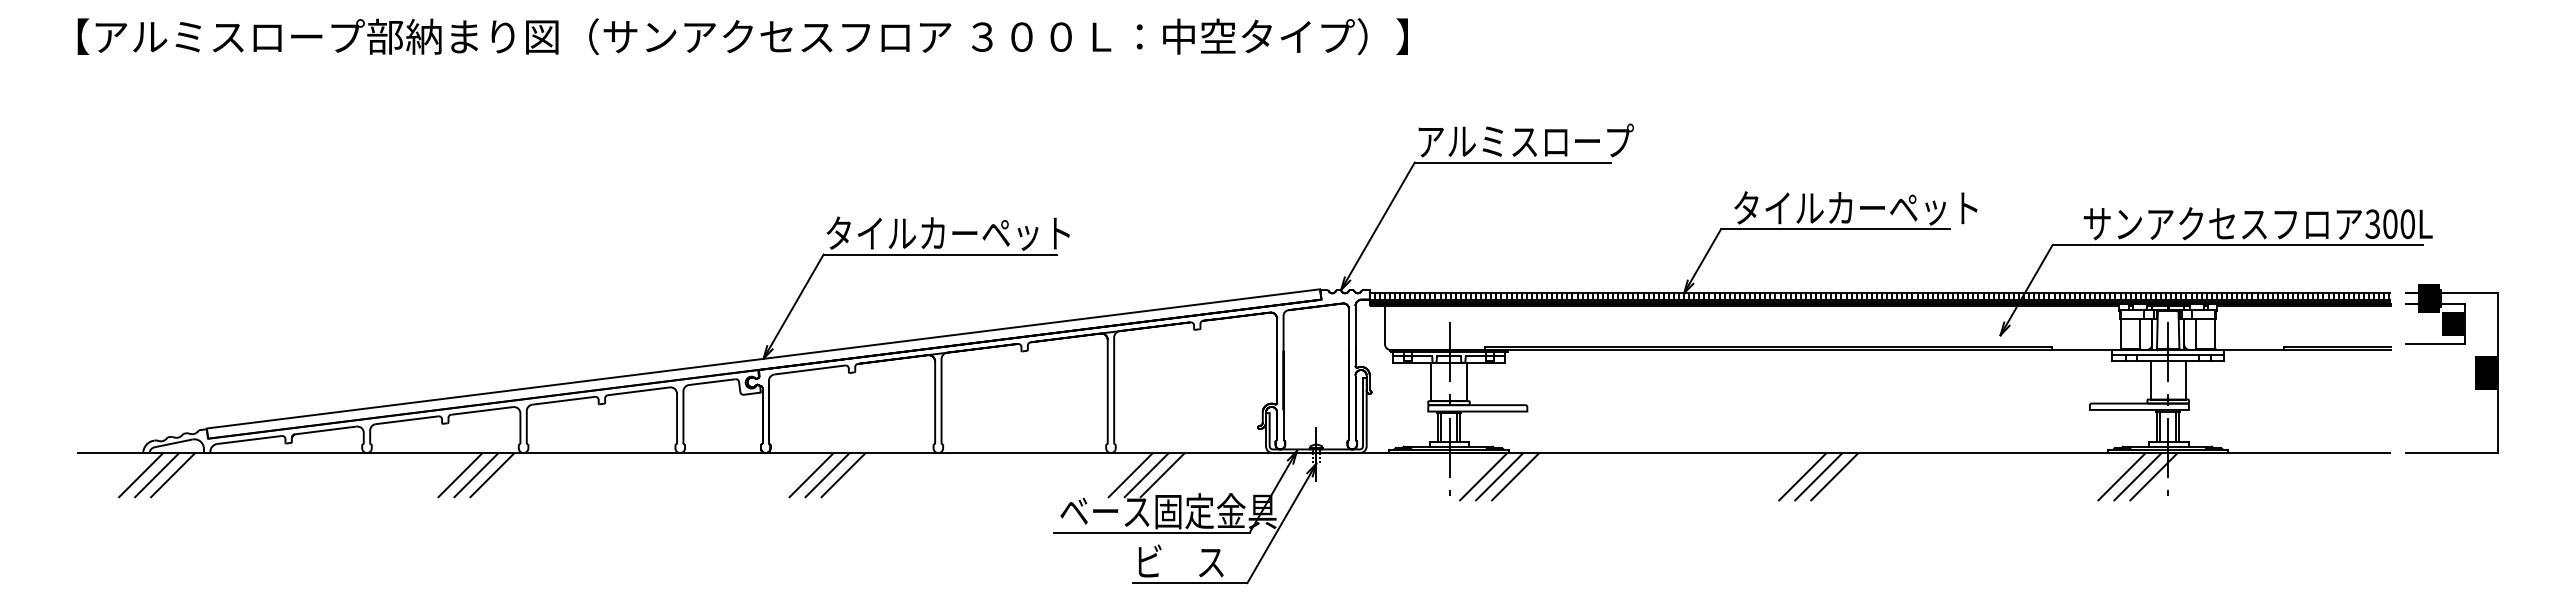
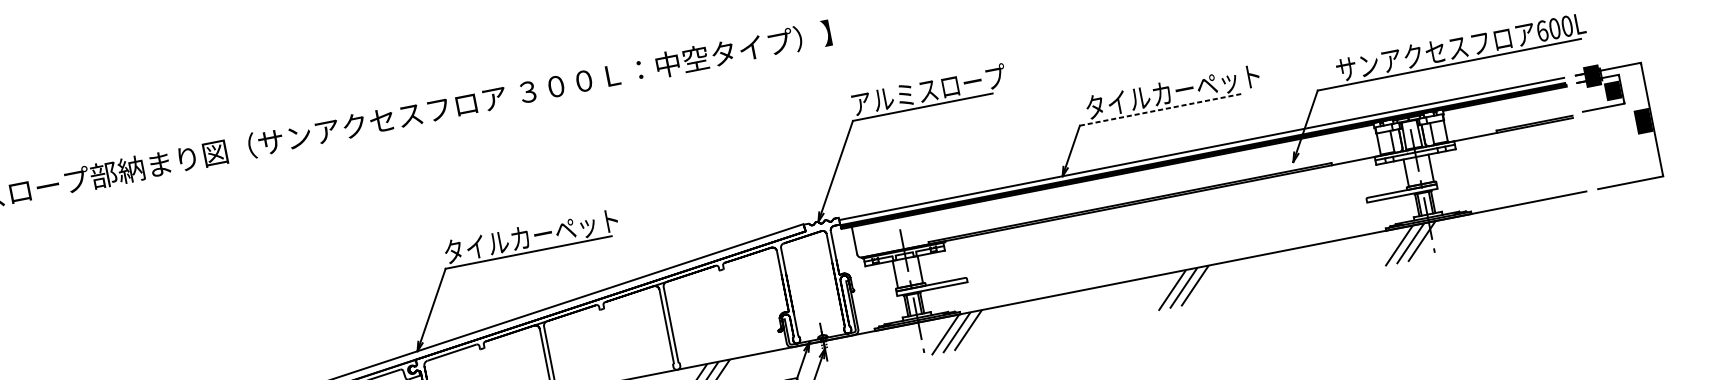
text: (2372, 224) -> (1542, 31), 300L -> 600L
line: (1835, 229) -> (1161, 109), solid -> dashed
hatch: (1881, 296) -> (1203, 151), removed

